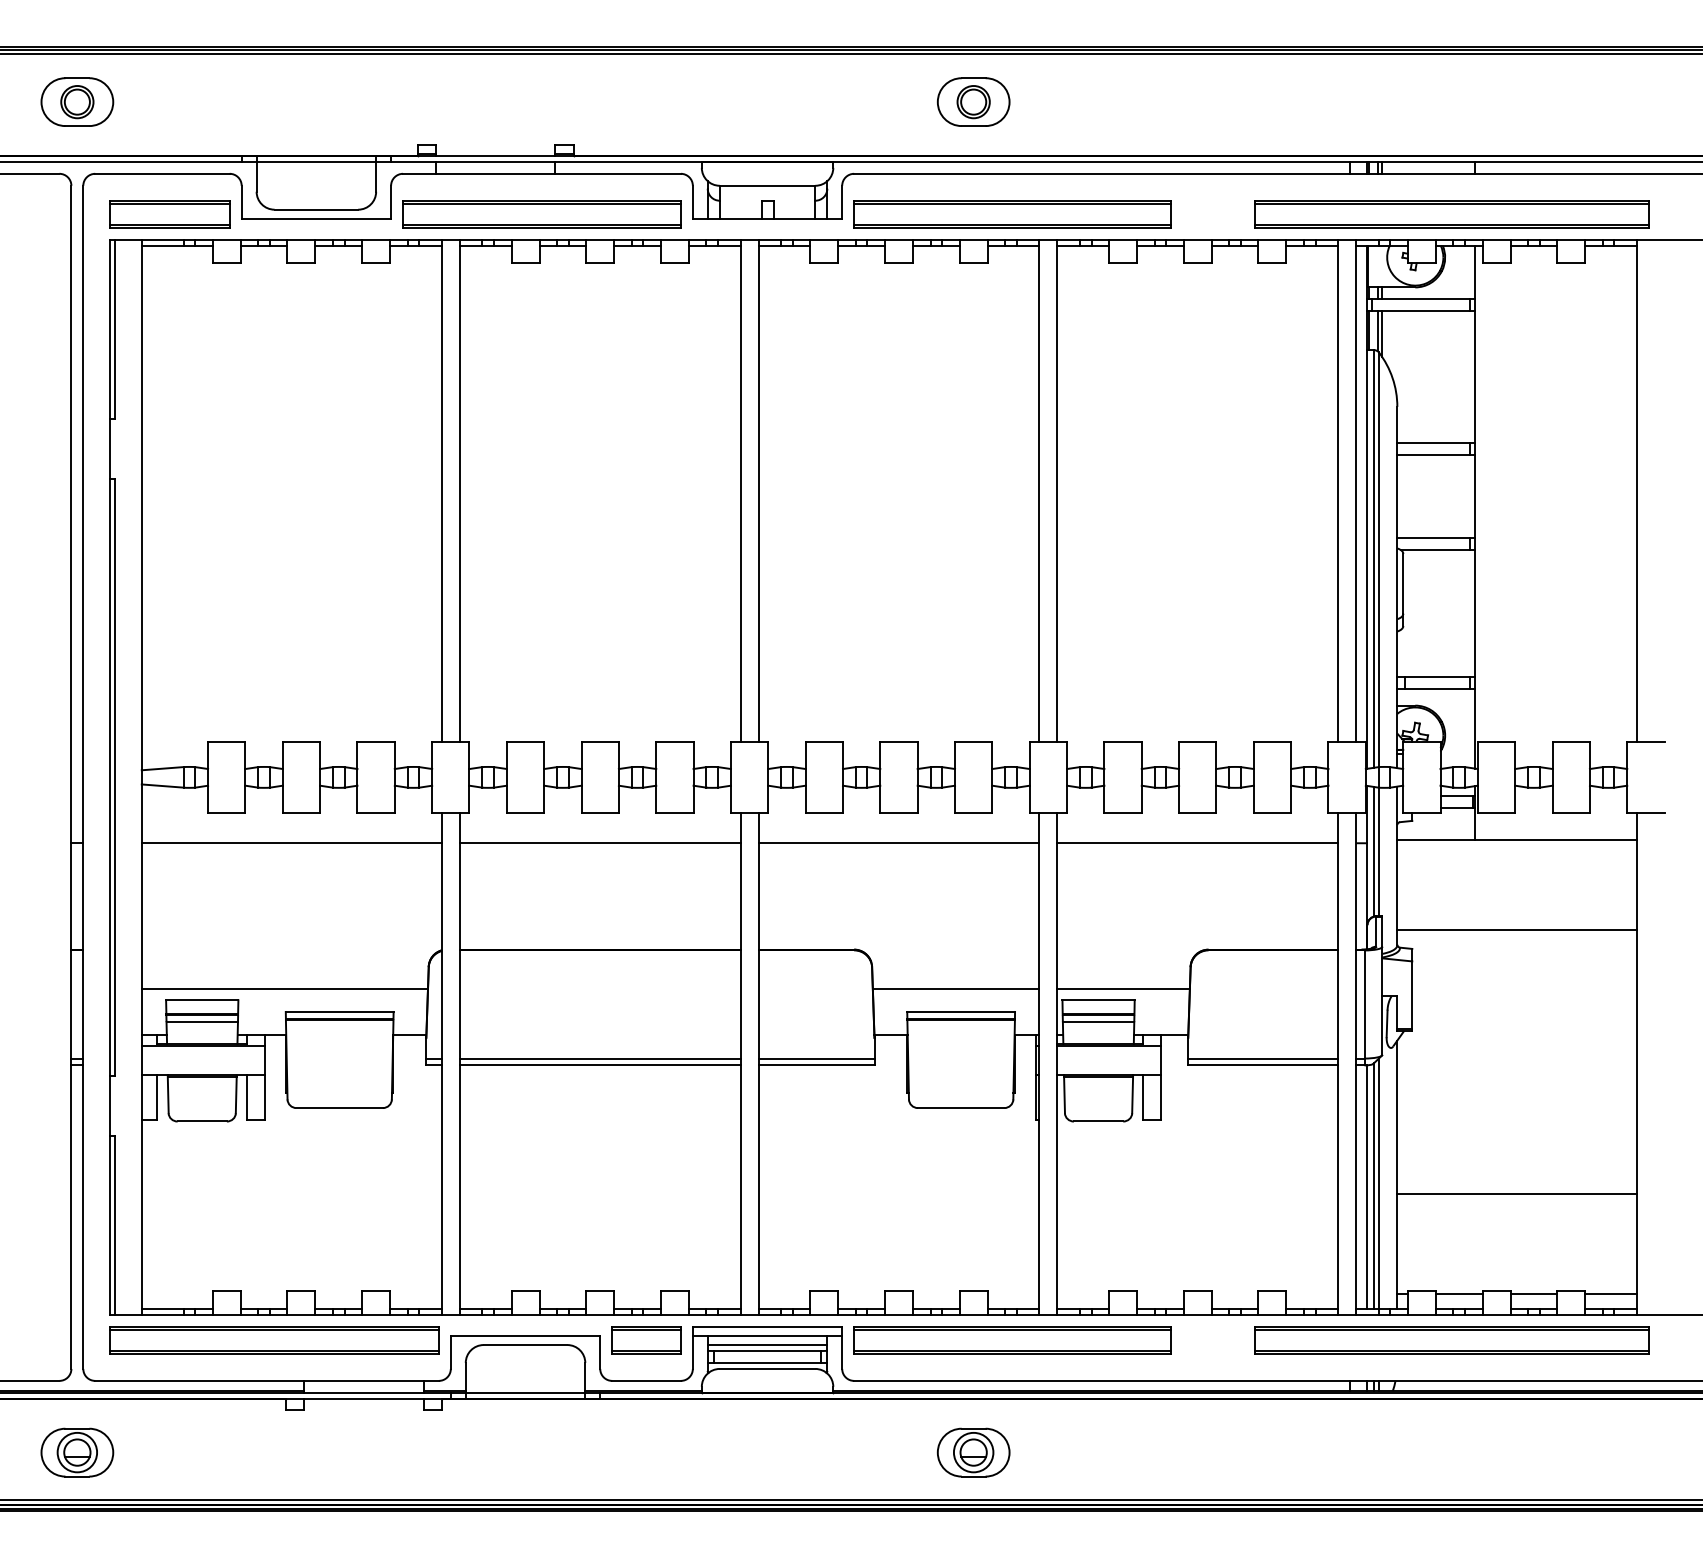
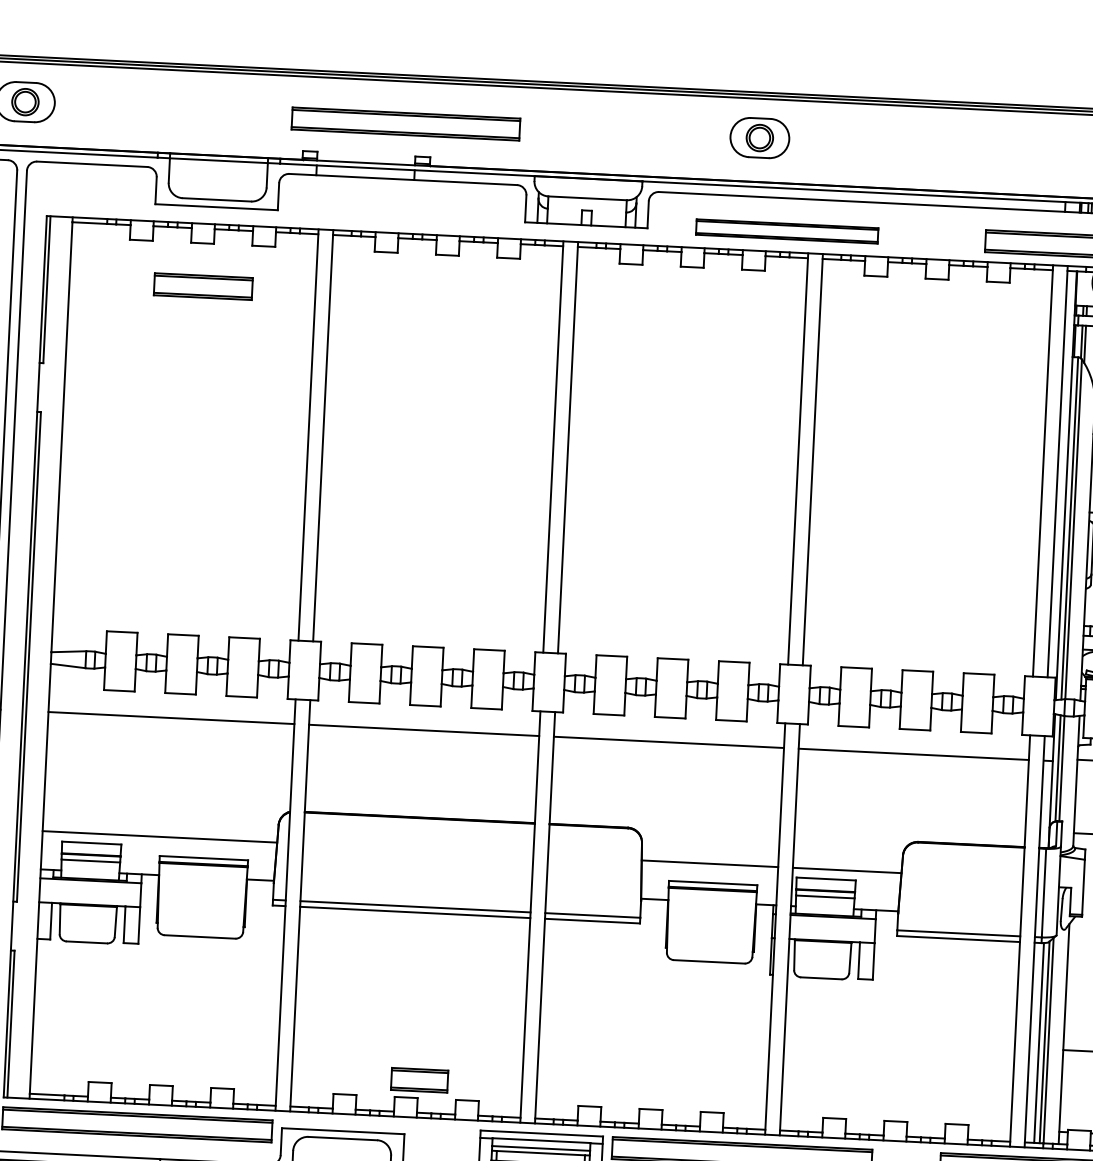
part: (169, 214) -> (202, 286), moved
part: (541, 214) -> (405, 124), moved
part: (1012, 214) -> (787, 231), size x0.7
part: (646, 1340) -> (419, 1080), moved

